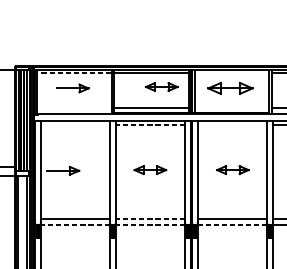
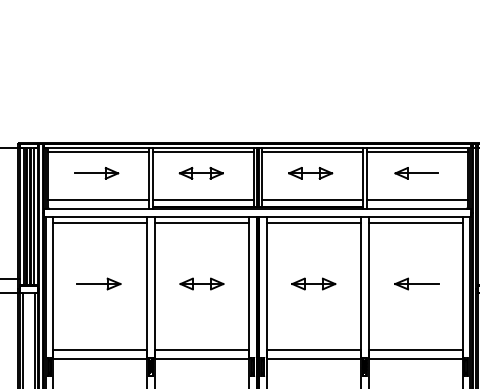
line: (74, 73) -> (98, 152), dashed -> solid
line: (231, 73) -> (312, 152), added
part: (161, 87) -> (200, 173), moved
part: (230, 88) -> (310, 173), size x0.71
line: (74, 107) -> (98, 199), added
line: (231, 107) -> (312, 199), added
line: (75, 124) -> (100, 222), added
line: (150, 124) -> (201, 222), dashed -> solid
line: (232, 124) -> (313, 222), added
part: (63, 170) -> (98, 283), moved
line: (150, 219) -> (201, 350), dashed -> solid
line: (75, 225) -> (100, 358), dashed -> solid
line: (150, 225) -> (201, 358), dashed -> solid
line: (232, 225) -> (313, 358), dashed -> solid

